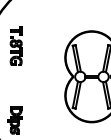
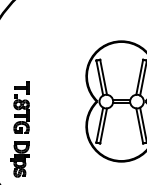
part: (16, 45) -> (21, 107), moved

